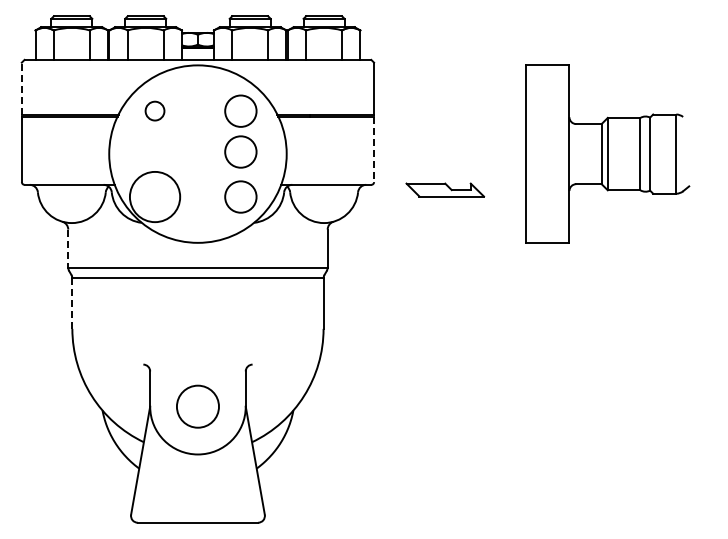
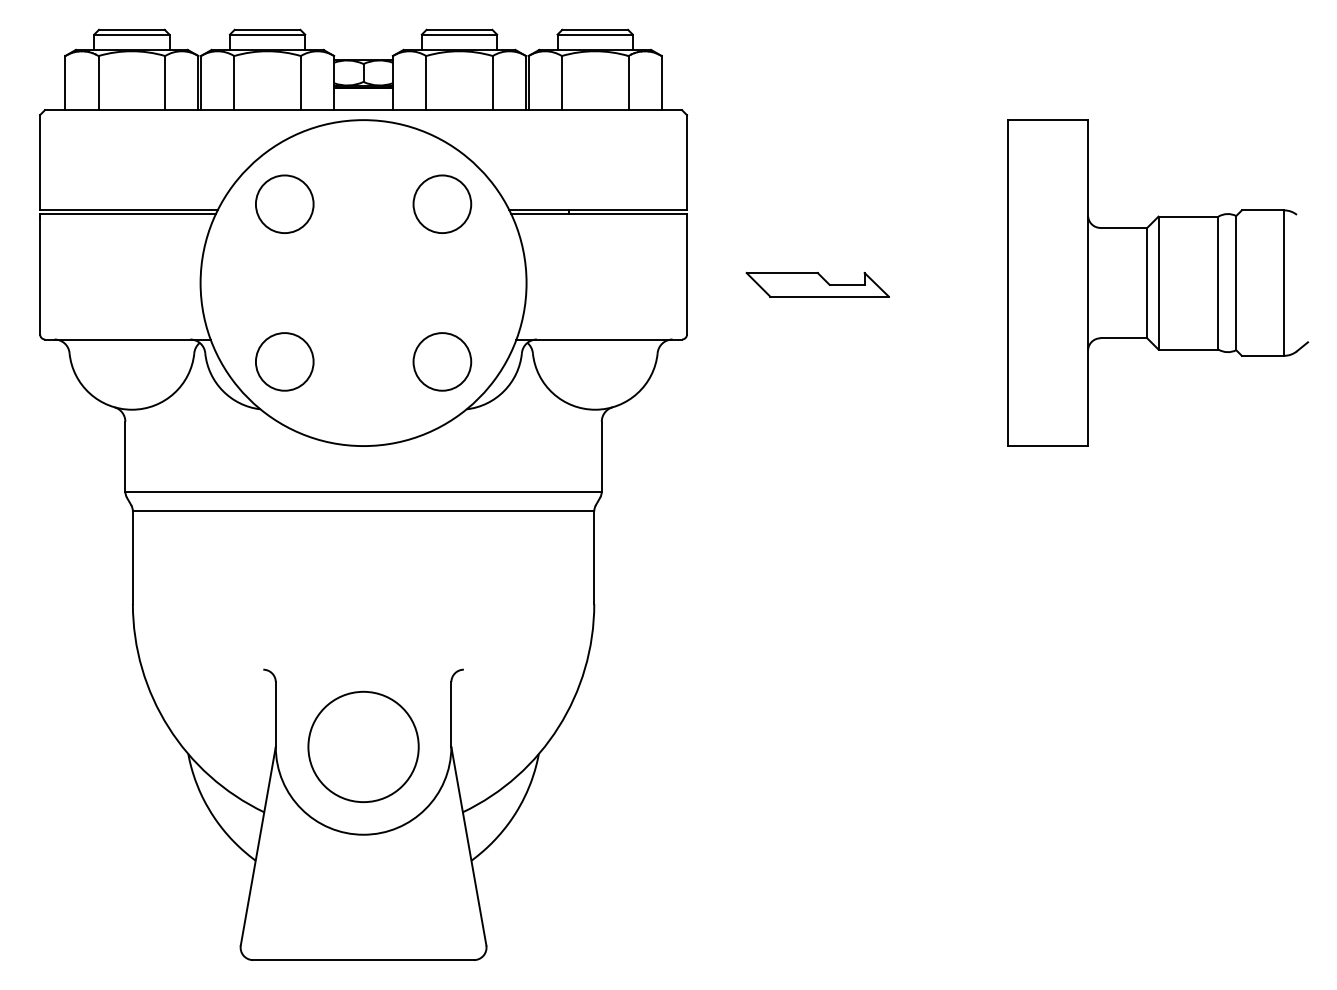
line: (21, 88) -> (39, 162), dashed -> solid
circle: (154, 110) -> (283, 202), size x1.67
line: (374, 149) -> (687, 274), dashed -> solid
circle: (240, 151) -> (441, 278), removed
part: (607, 153) -> (1157, 281), moved
part: (445, 189) -> (818, 283), moved
circle: (154, 196) -> (283, 360), size x0.62
line: (68, 249) -> (125, 458), dashed -> solid
line: (72, 303) -> (133, 557), dashed -> solid
circle: (197, 406) -> (362, 746), size x1.43

